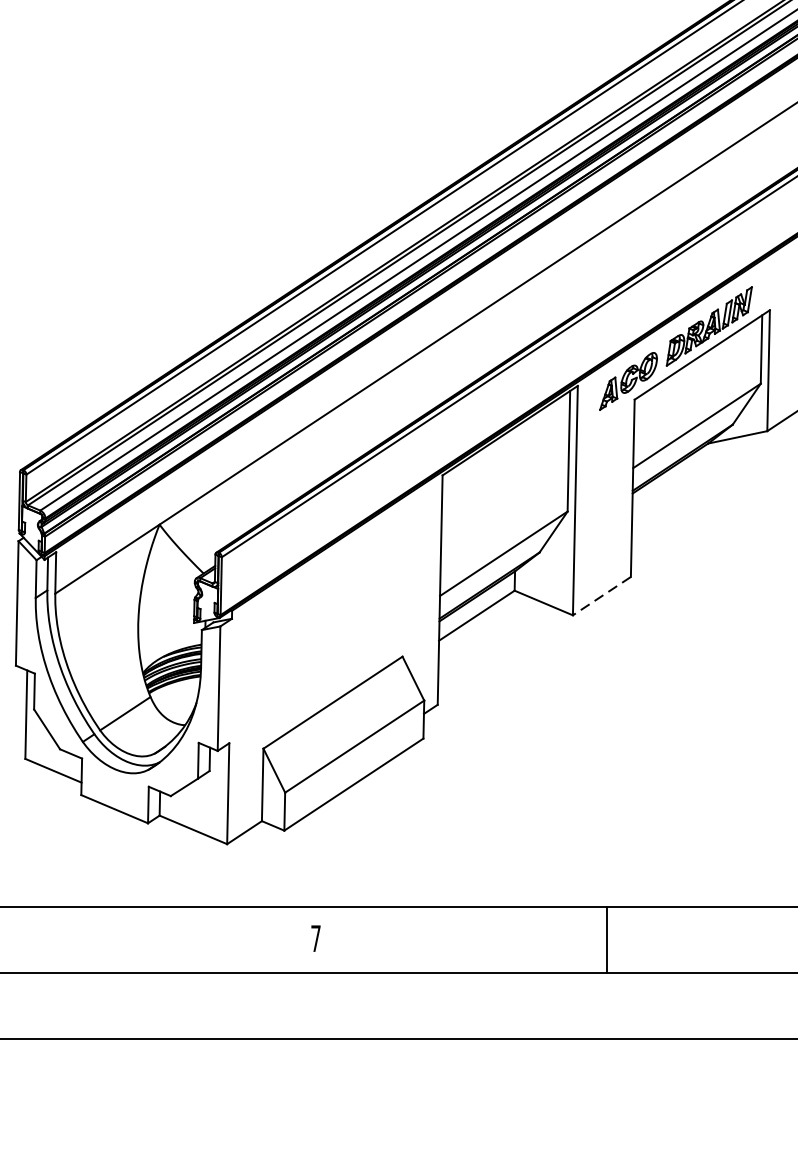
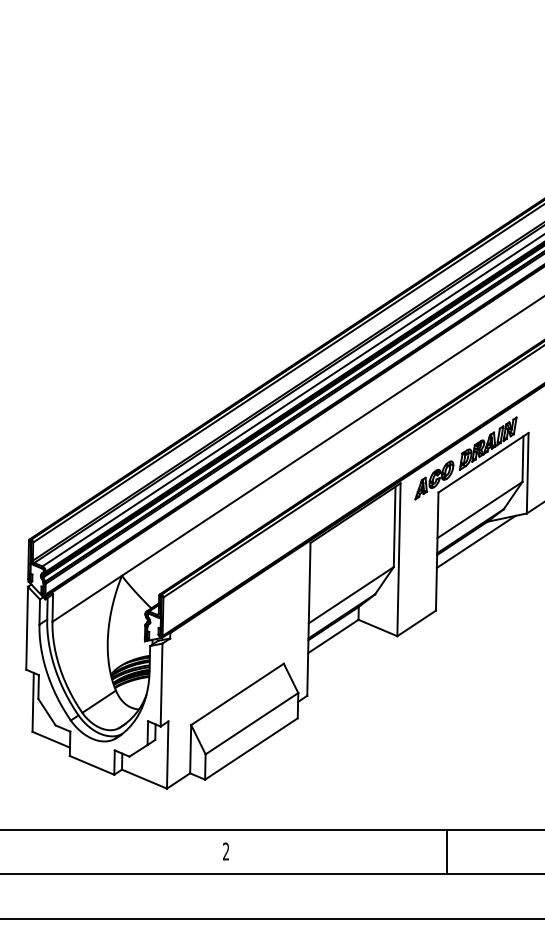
line: (690, 473) -> (475, 541), added
line: (601, 596) -> (416, 623), dashed -> solid
text: (316, 938) -> (226, 851), 7 -> 2
line: (607, 939) -> (447, 852), moved

